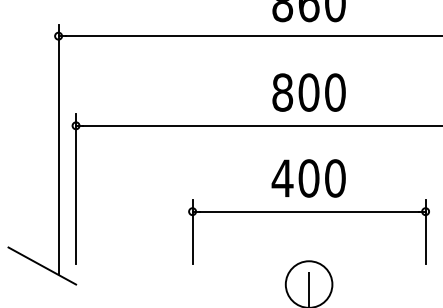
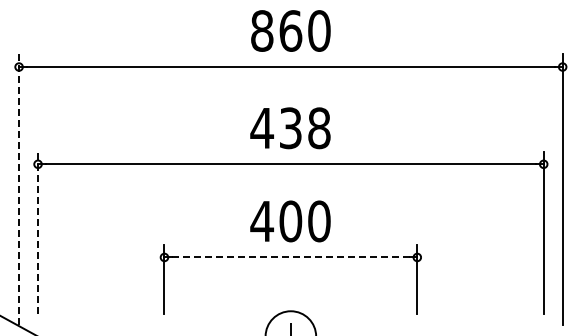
text: (308, 92) -> (290, 128), 800 -> 438
line: (58, 149) -> (19, 189), solid -> dashed
line: (76, 188) -> (38, 232), solid -> dashed
line: (308, 211) -> (290, 257), solid -> dashed

